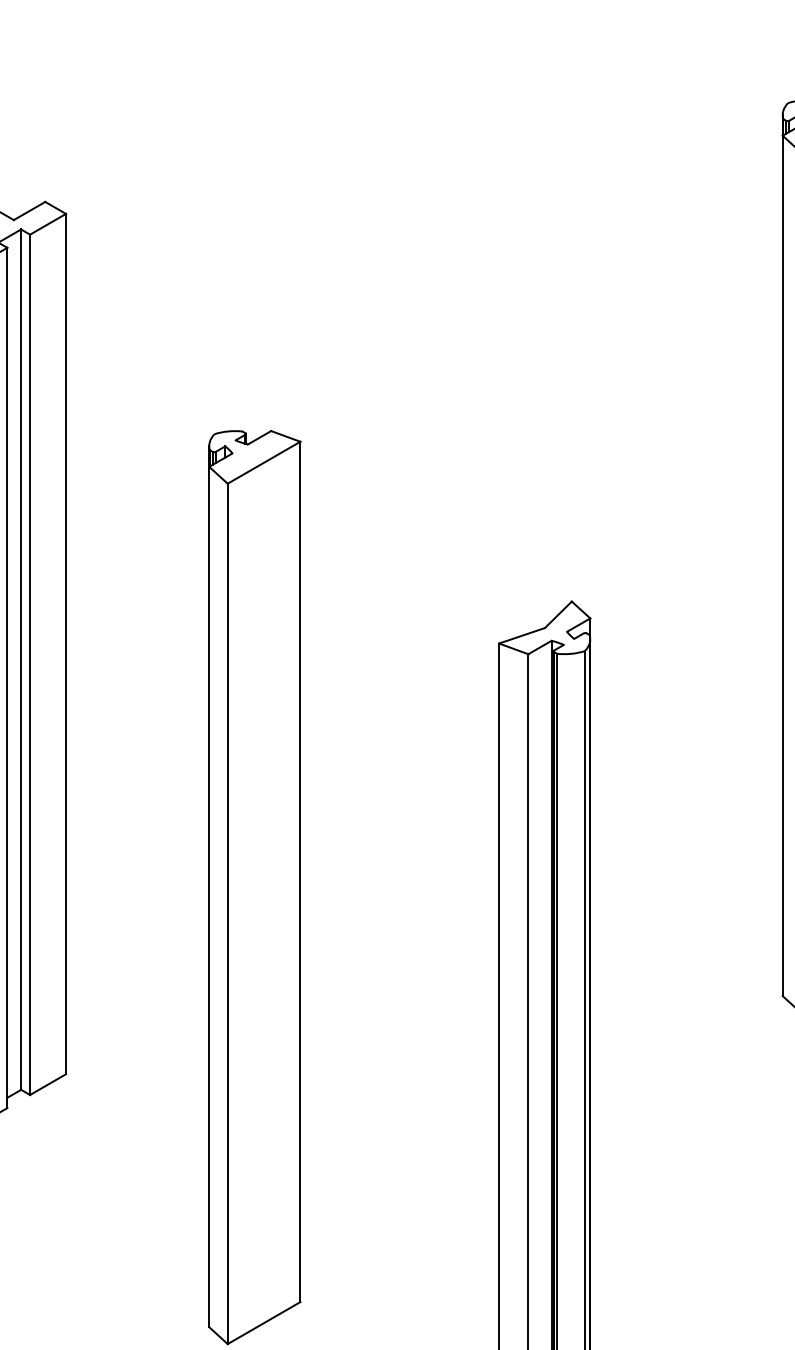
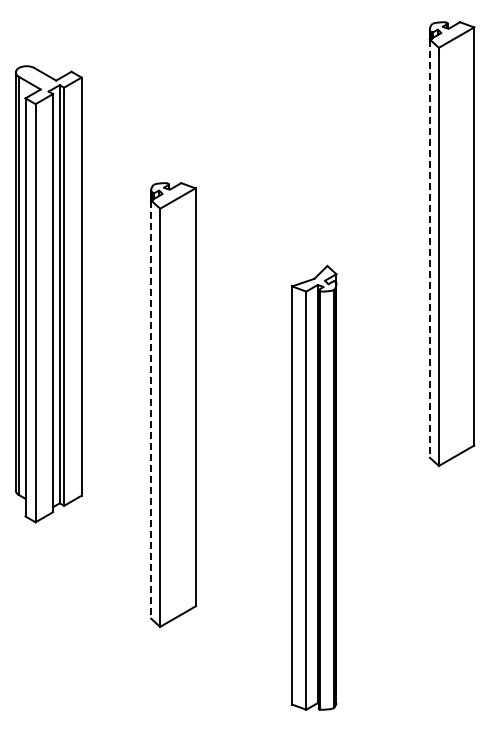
line: (781, 567) -> (429, 249), solid -> dashed
line: (209, 898) -> (151, 410), solid -> dashed

